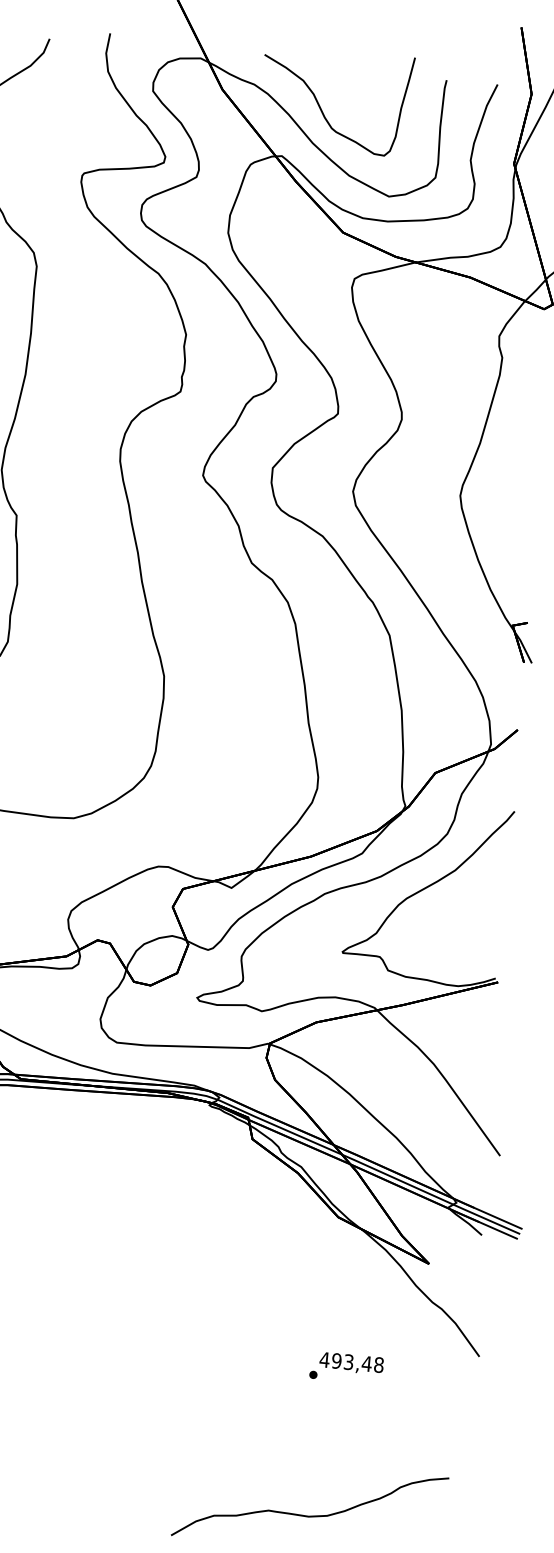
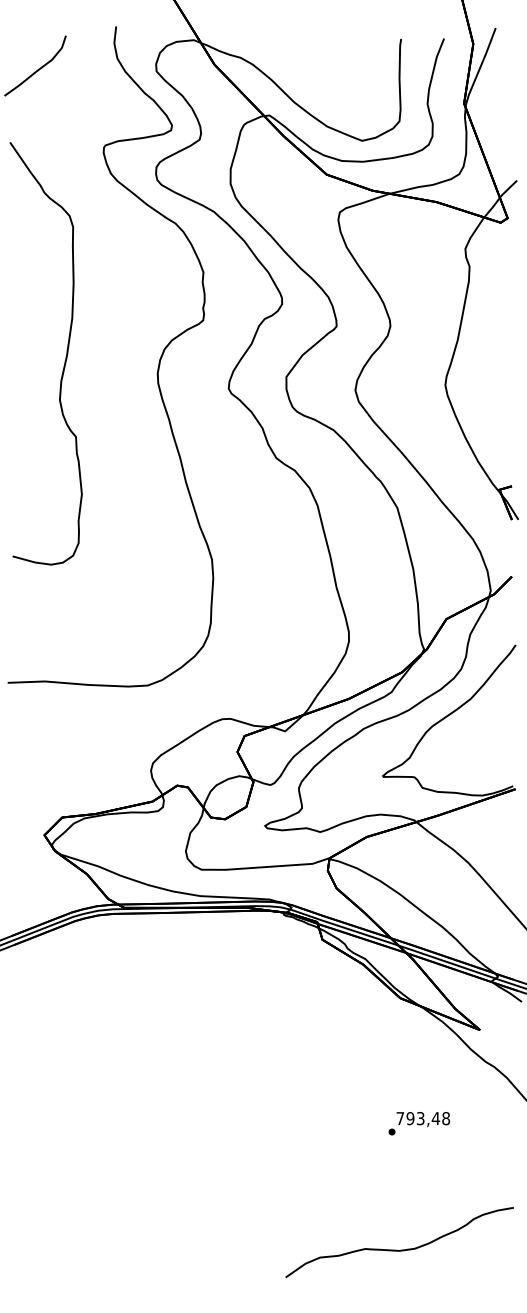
curve: (320, 104) -> (297, 69), removed
text: (324, 1359) -> (400, 1118), 493,48 -> 793,48

